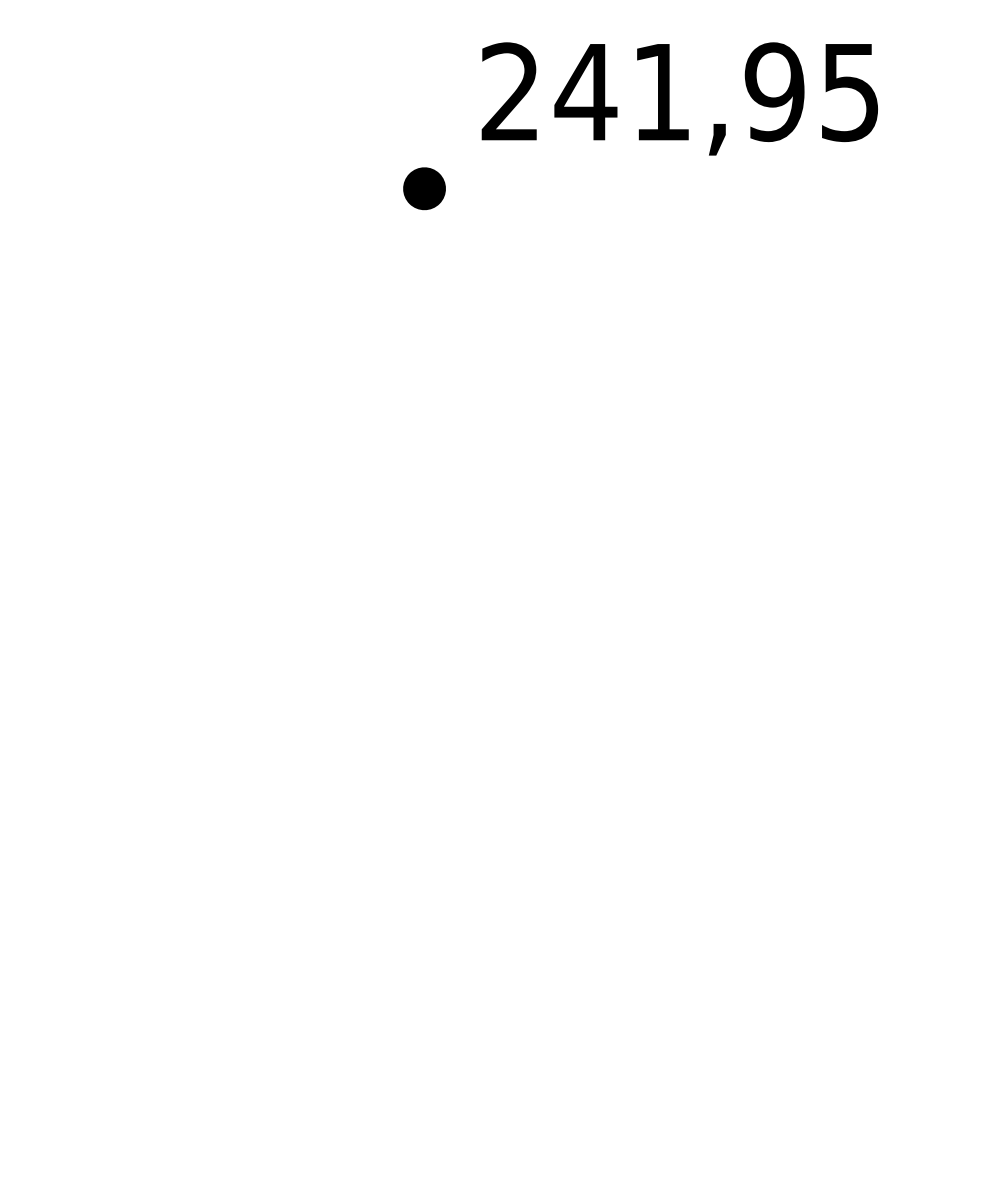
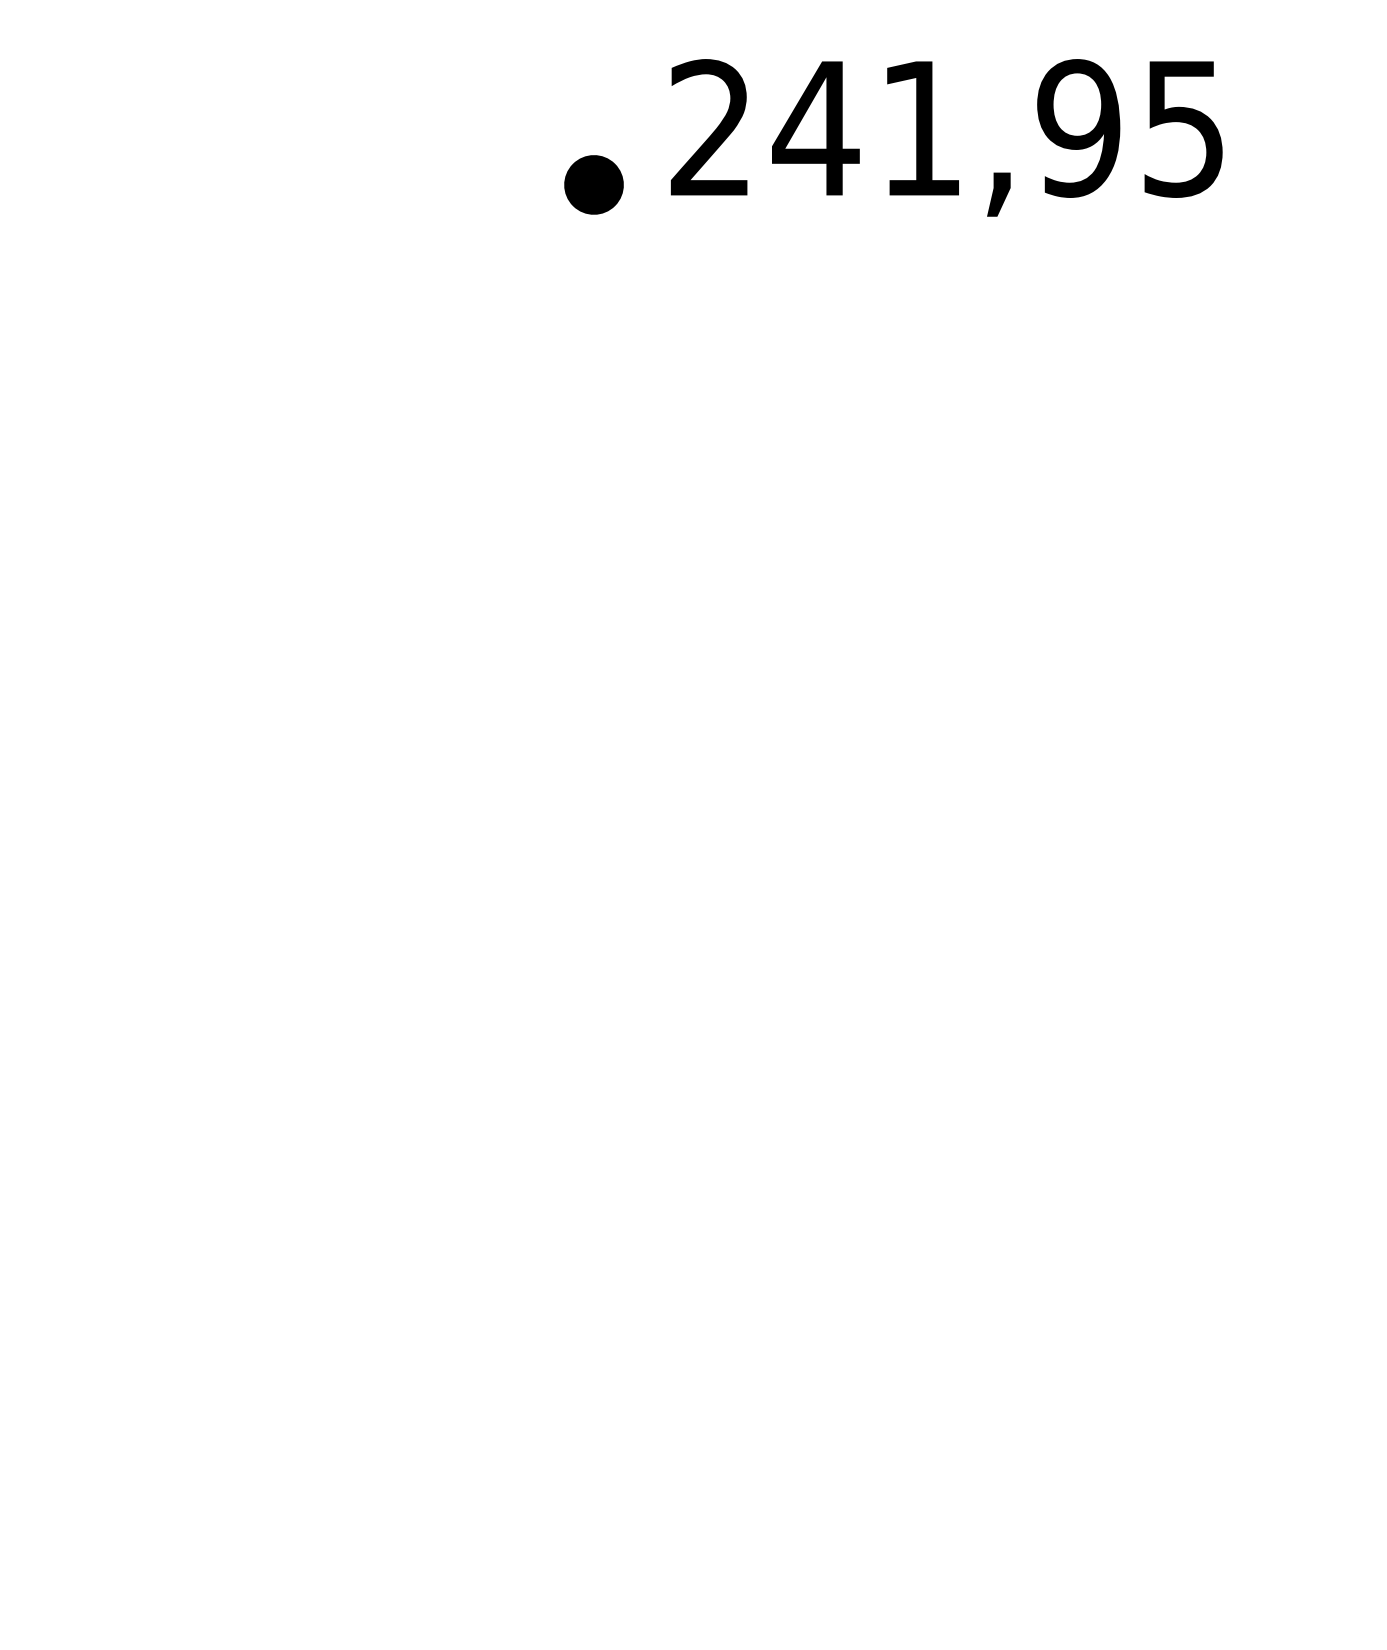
part: (424, 188) -> (593, 184), moved

